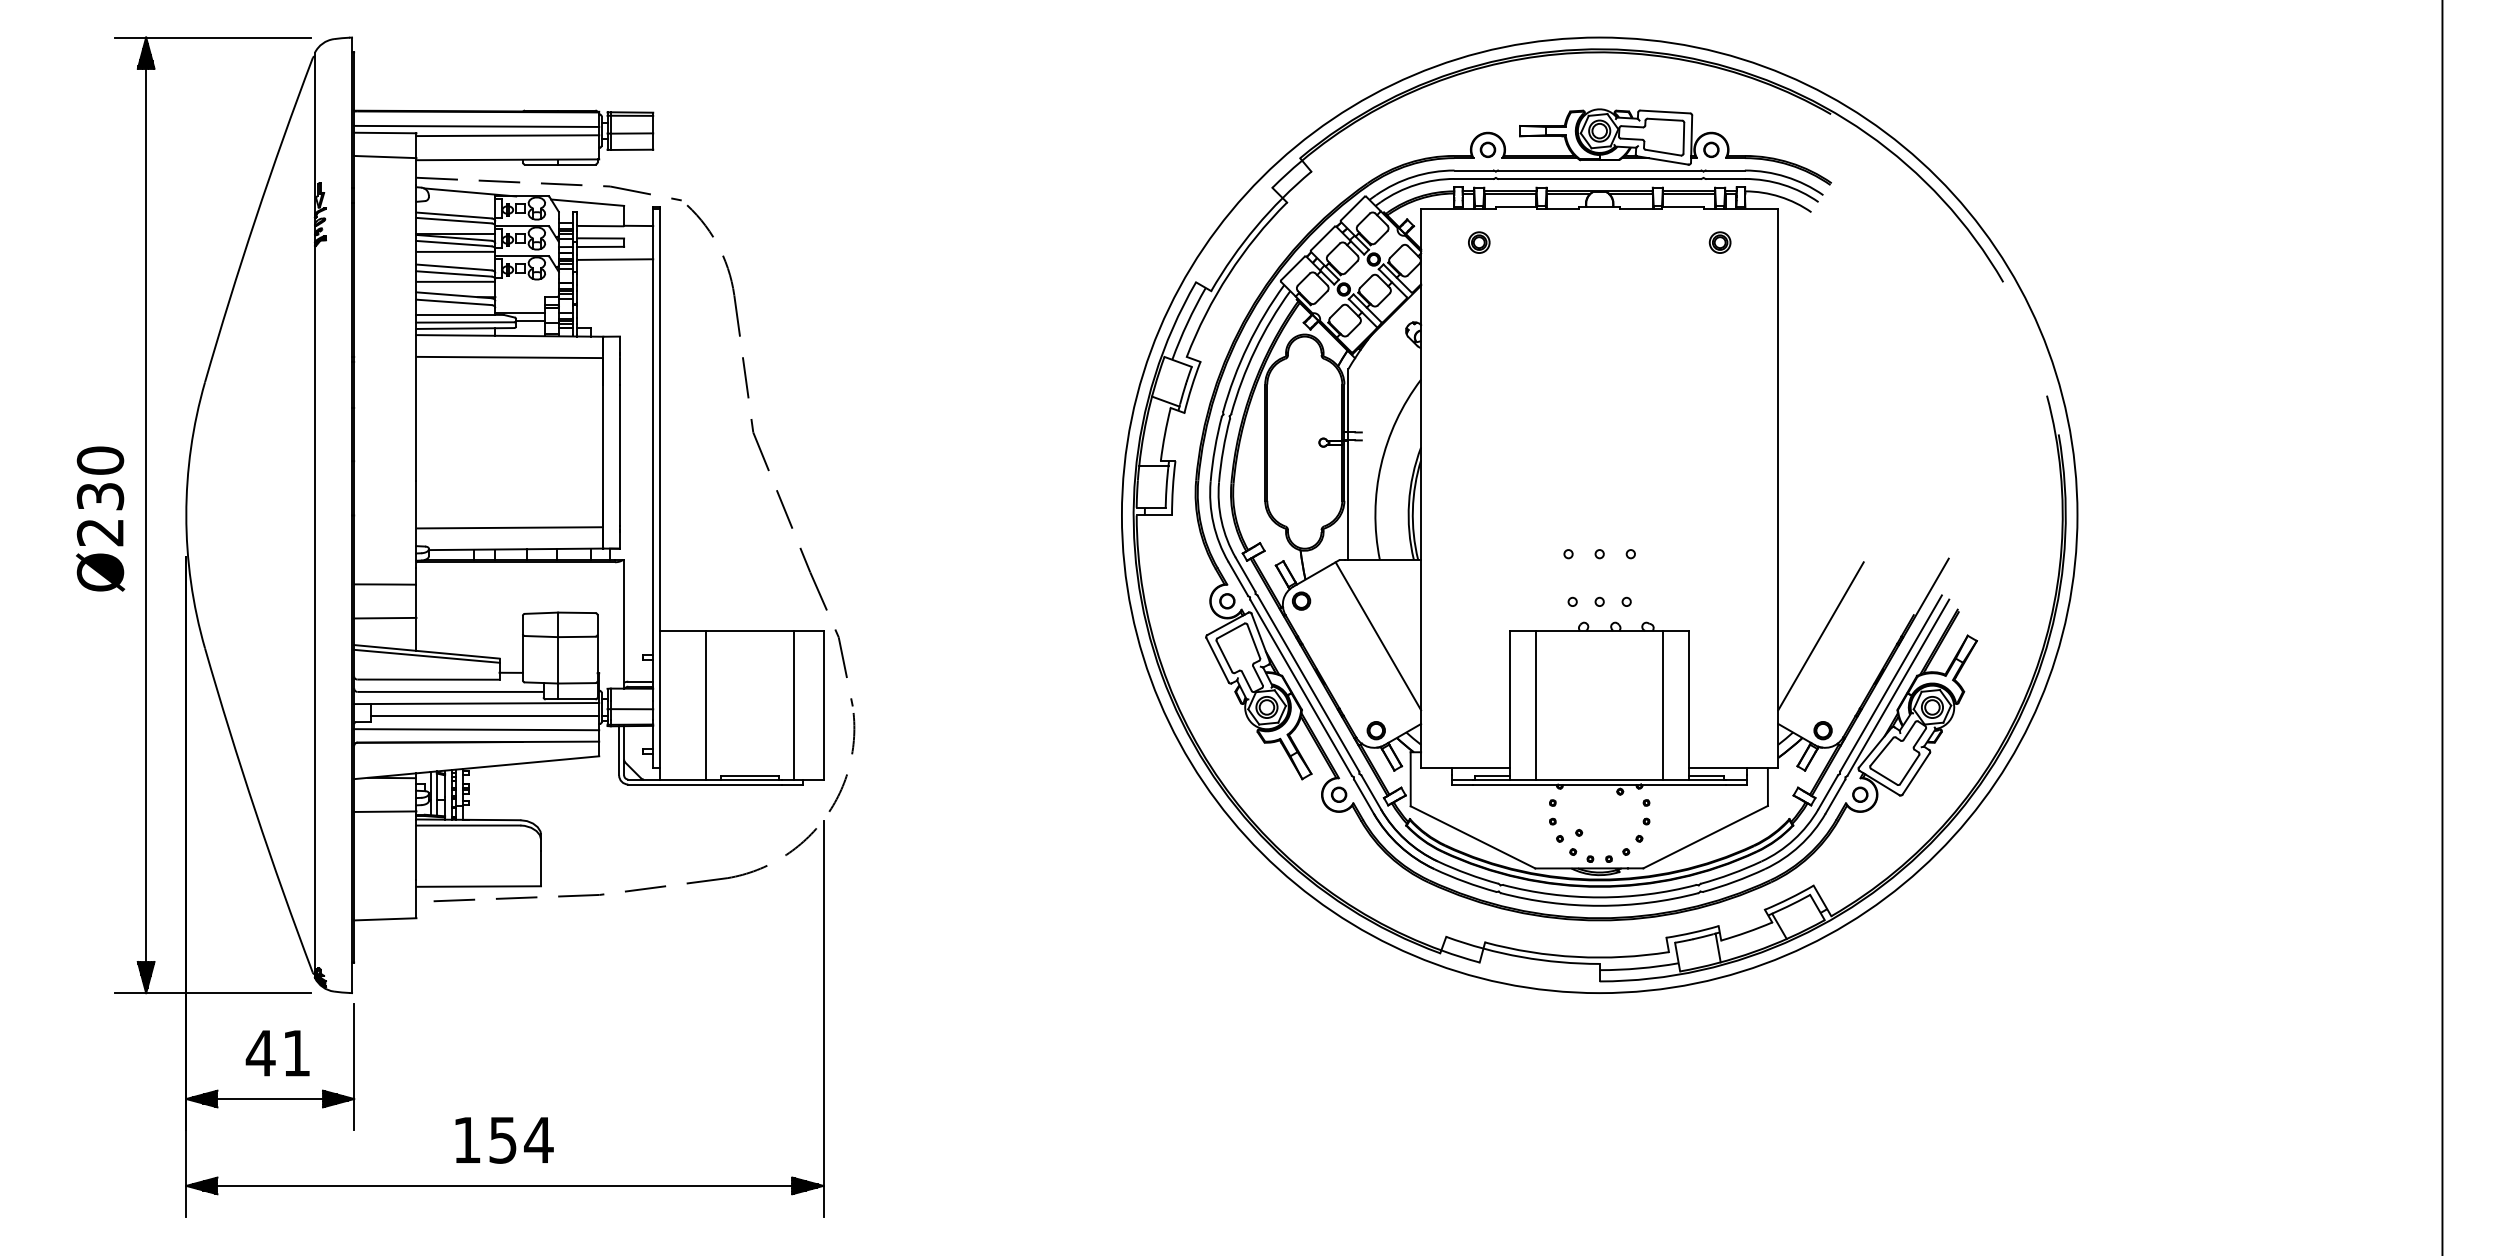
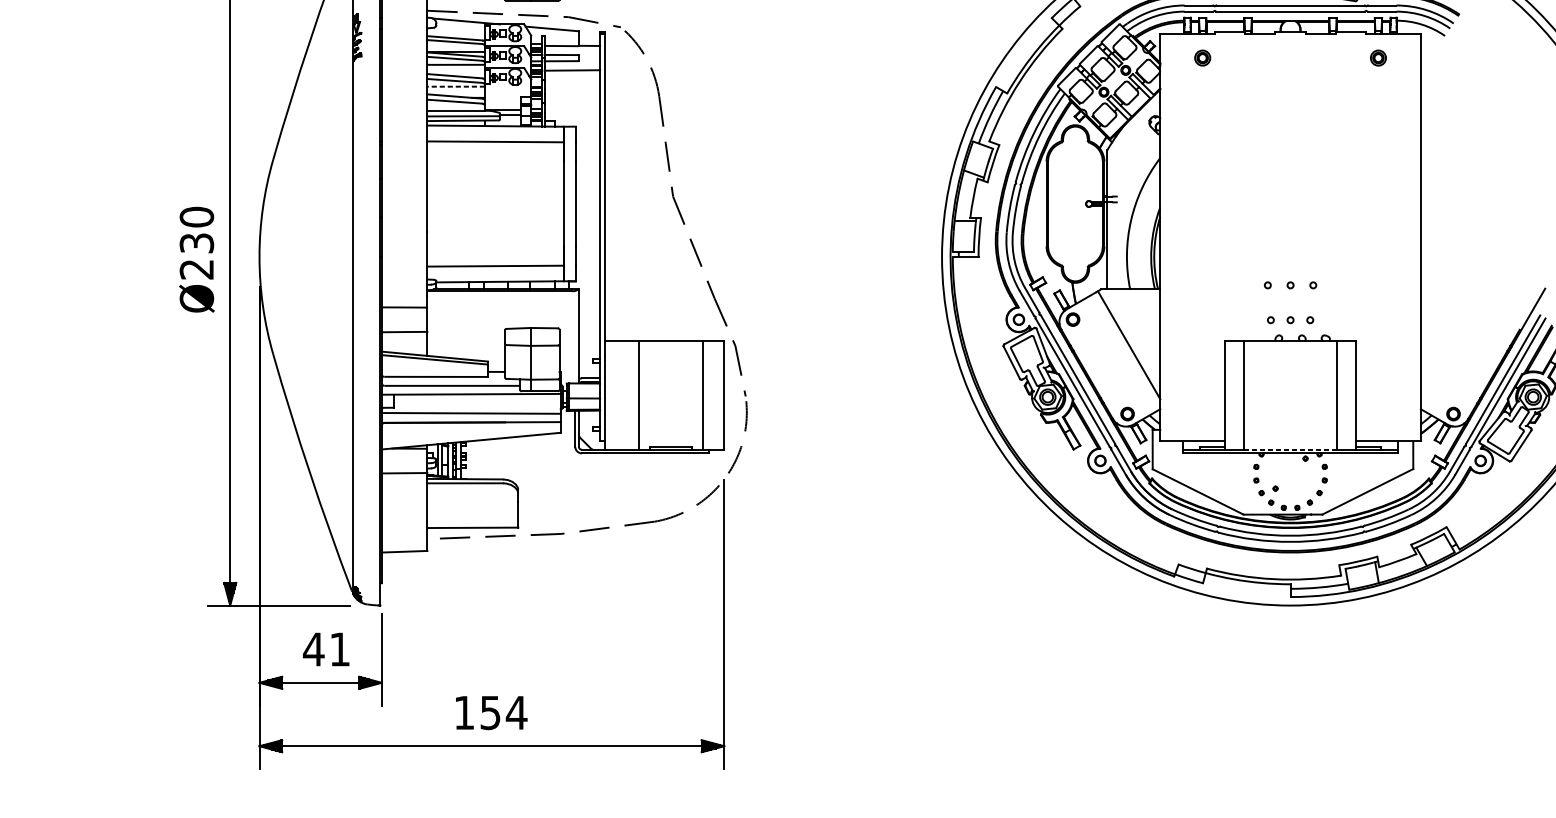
line: (456, 281) -> (456, 86), solid -> dashed
line: (1820, 636) -> (1451, 345), removed
line: (484, 715) -> (477, 403), removed
line: (1599, 779) -> (1290, 449), solid -> dashed

